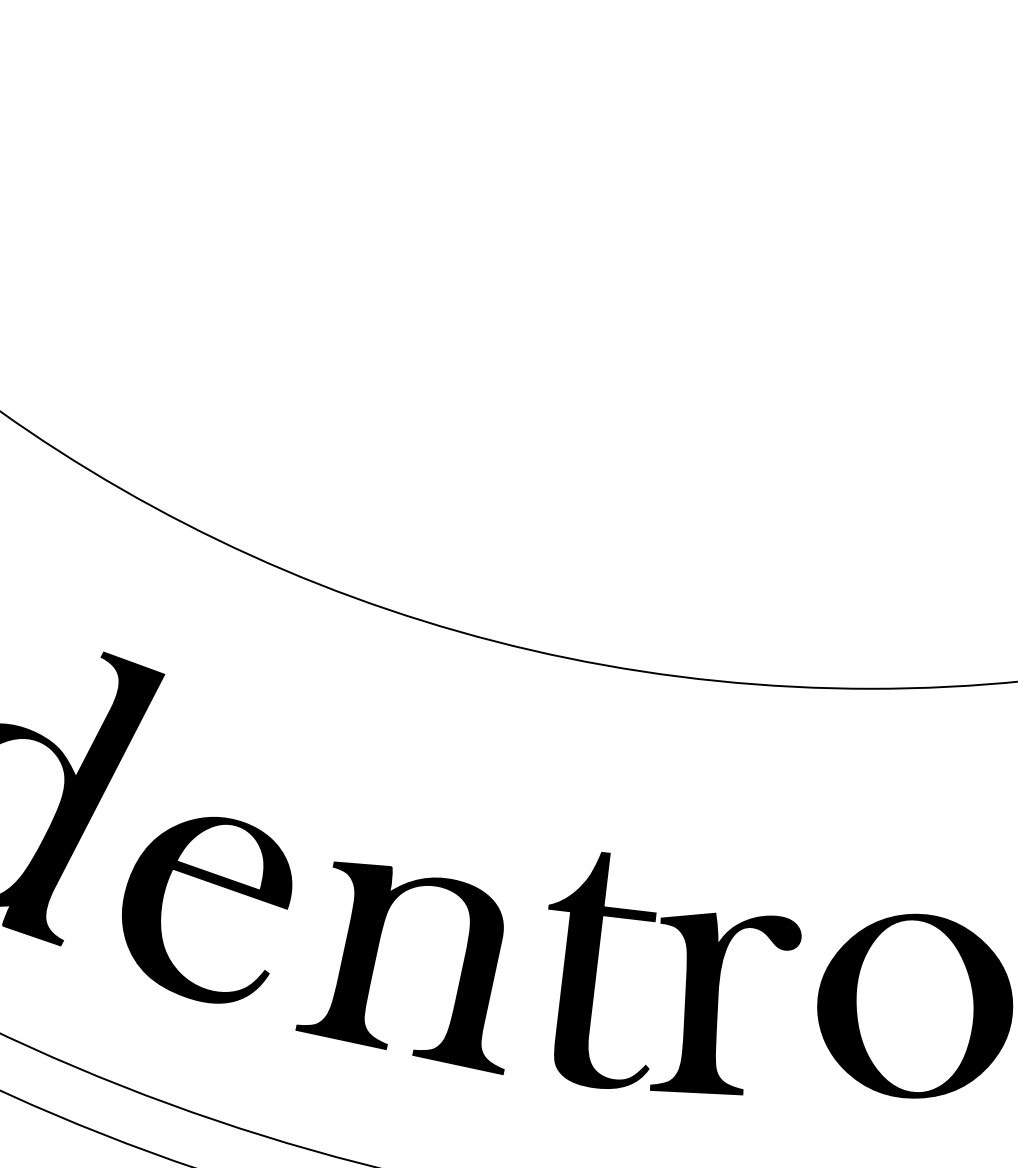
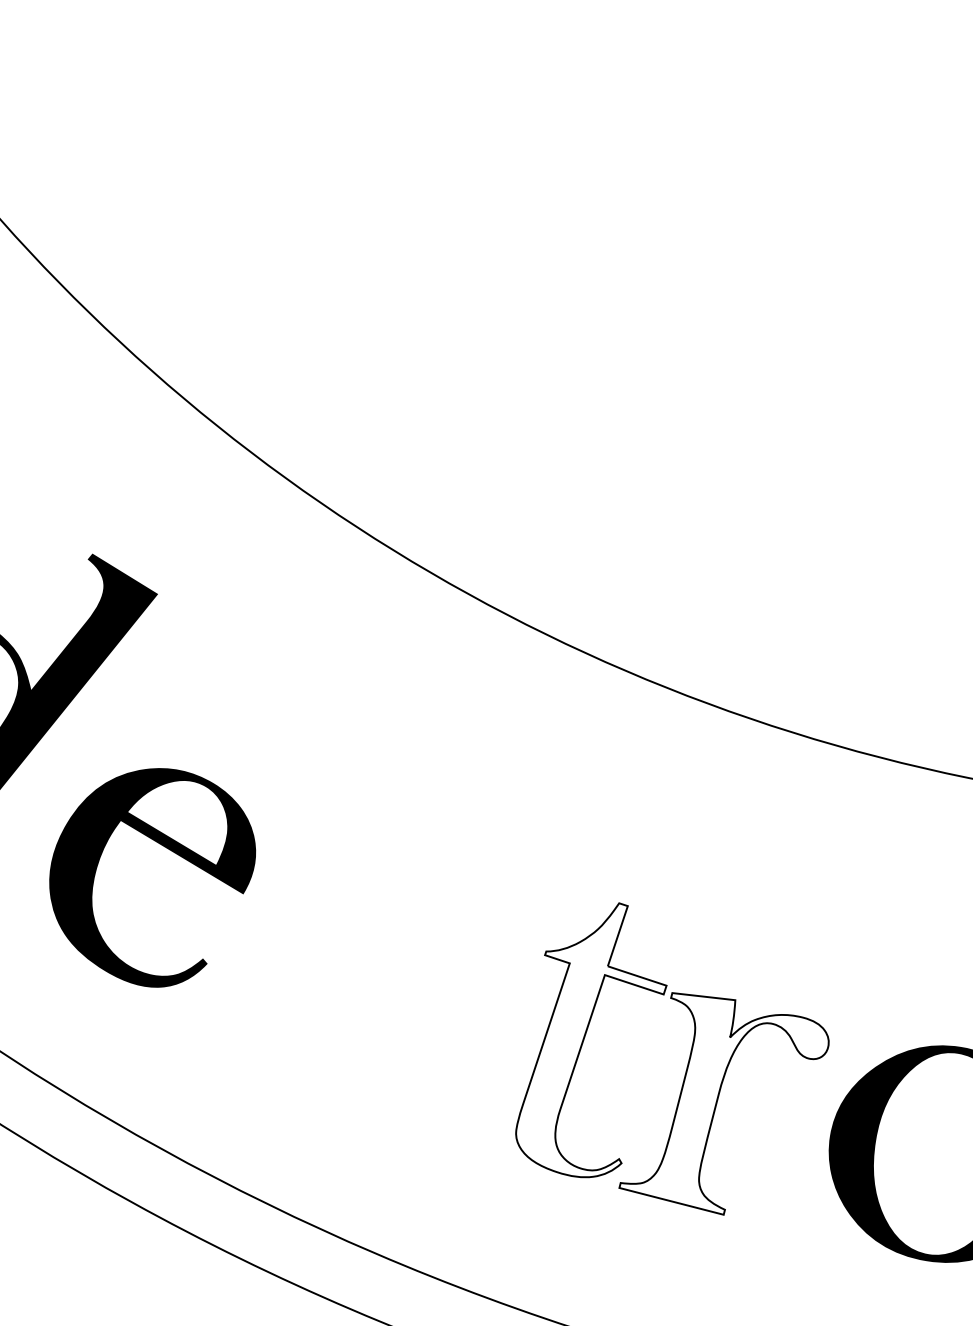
part: (375, 962) -> (332, 976), removed
fill: (602, 970) -> (591, 1038), removed
fill: (725, 1003) -> (725, 1106), removed

